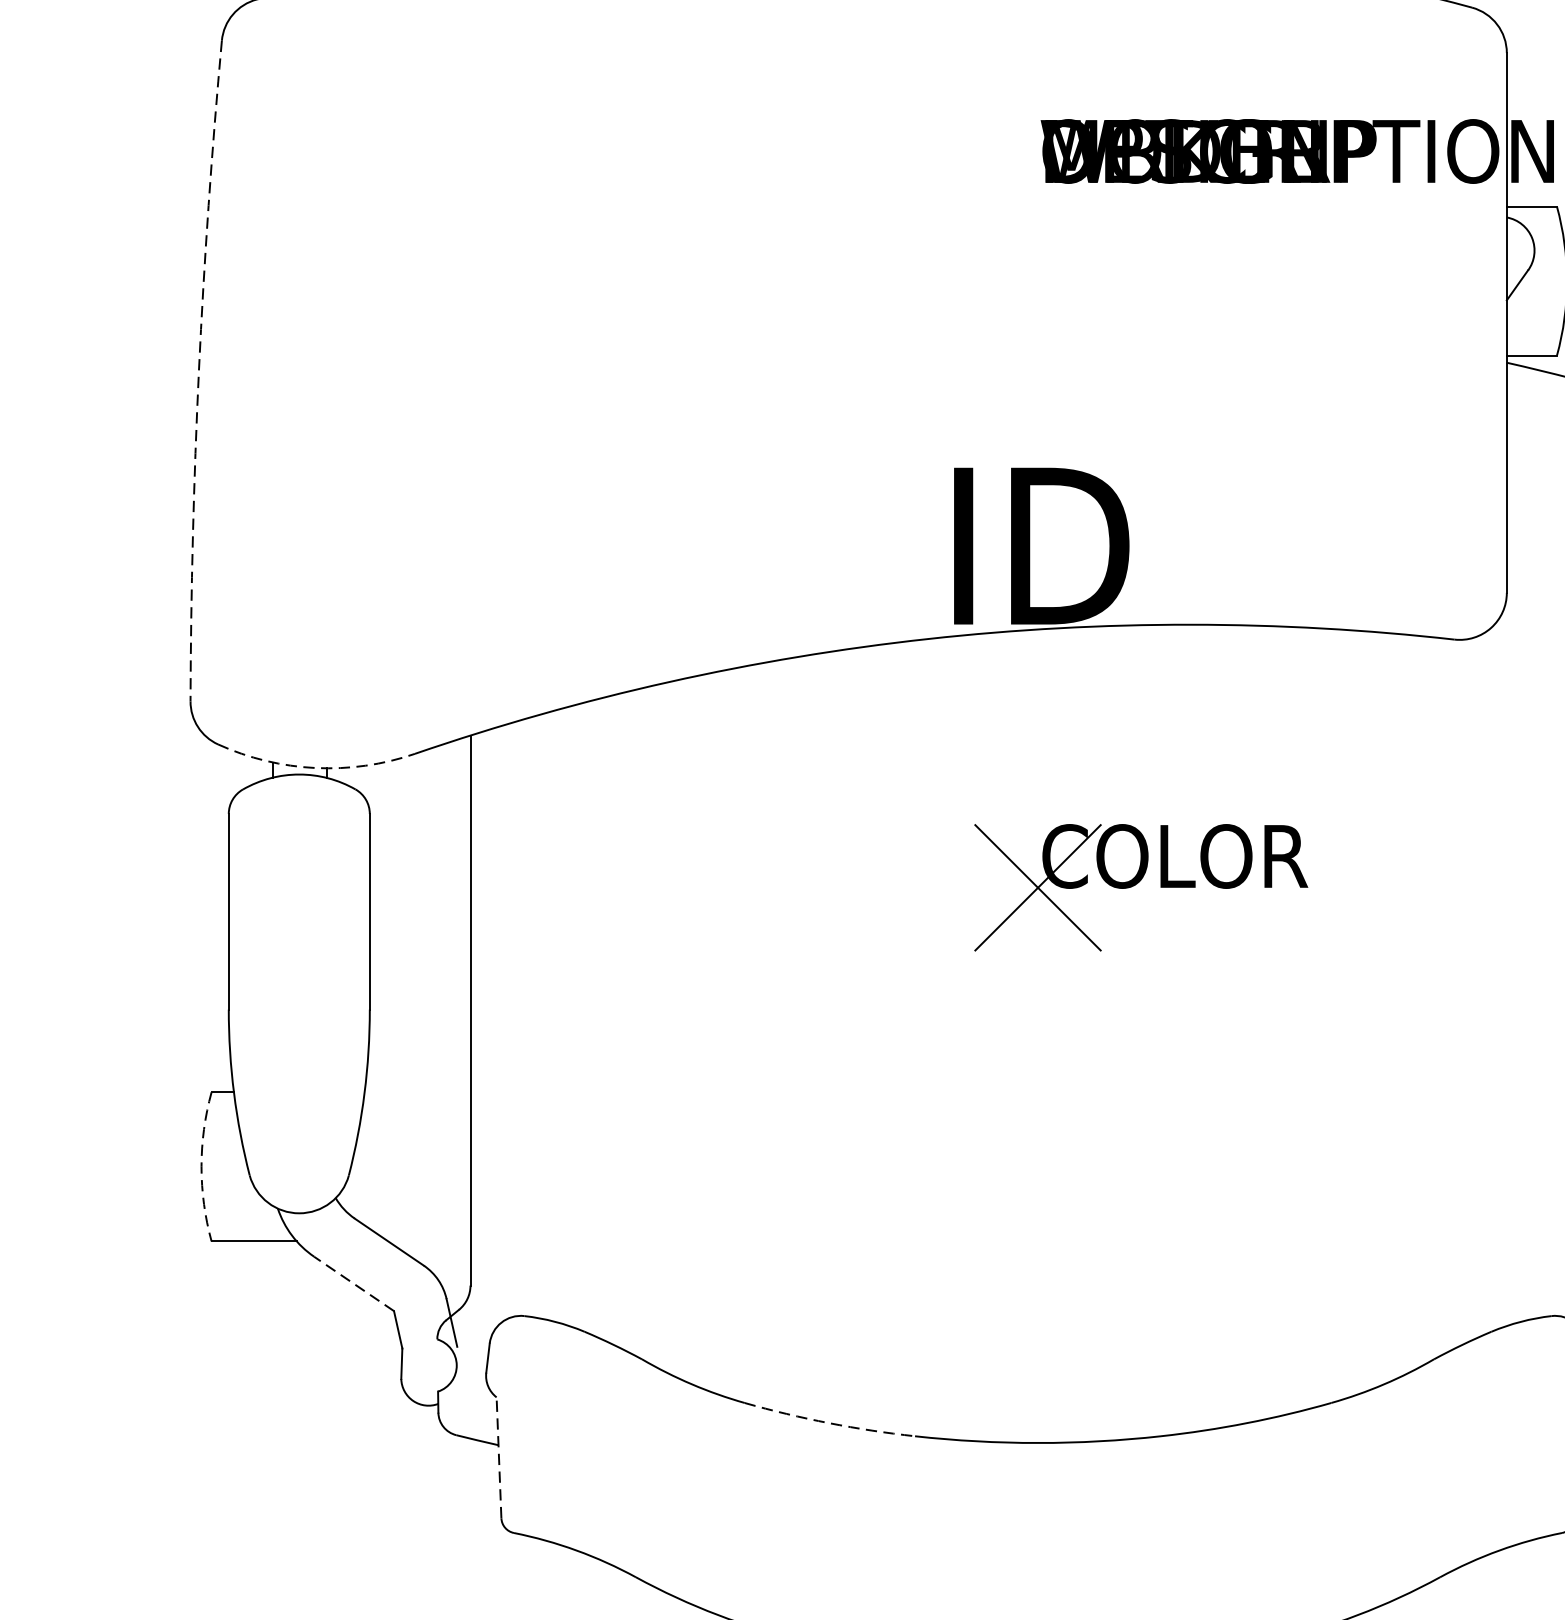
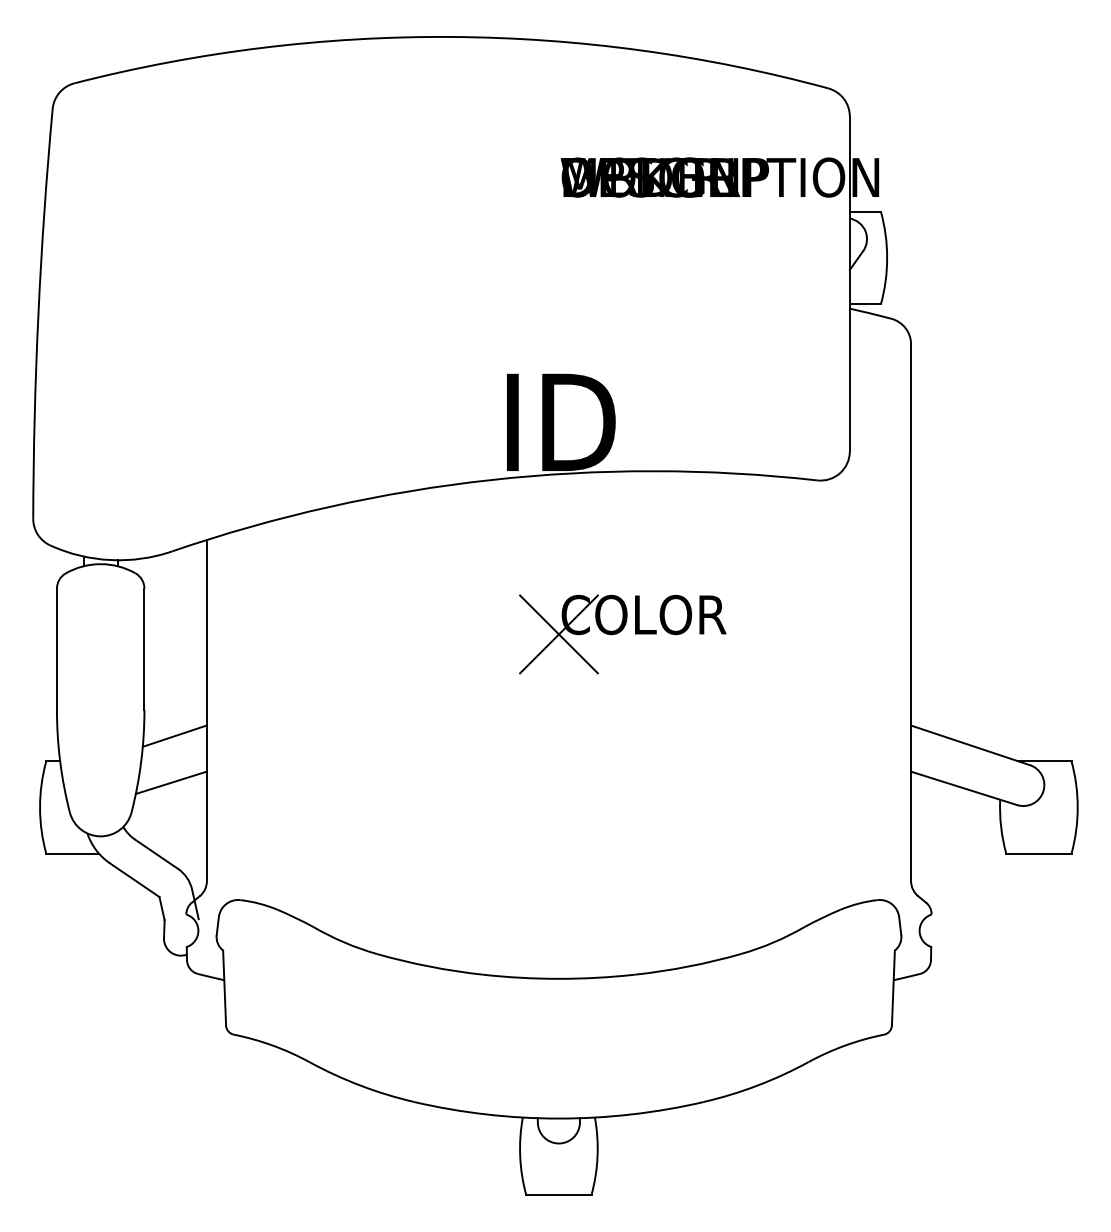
arc: (199, 370) -> (38, 313), dashed -> solid
arc: (315, 768) -> (110, 560), dashed -> solid
line: (418, 1050) -> (174, 735), added
line: (411, 1126) -> (170, 782), added
arc: (202, 1166) -> (40, 807), dashed -> solid
line: (353, 1284) -> (134, 880), dashed -> solid
arc: (829, 1423) -> (429, 966), dashed -> solid
line: (498, 1456) -> (224, 987), dashed -> solid

